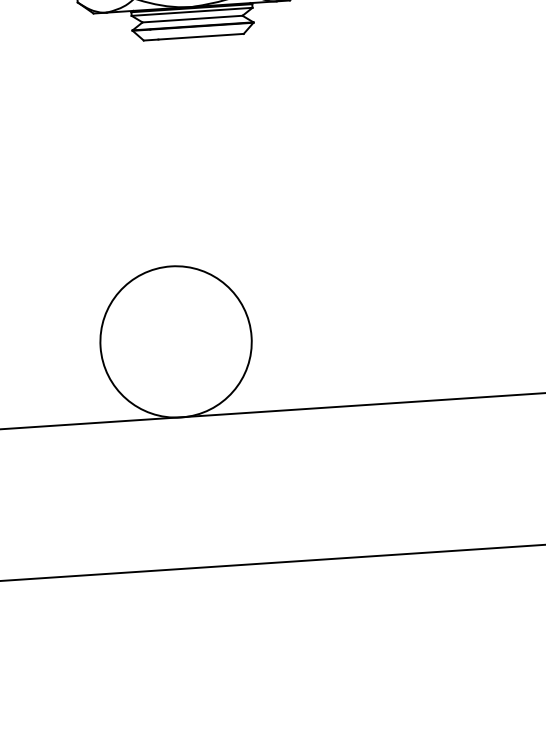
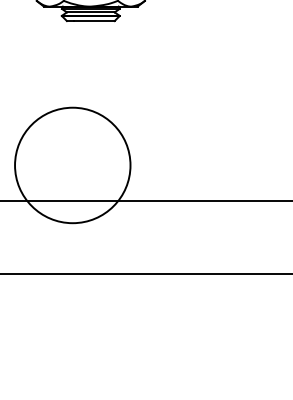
circle: (175, 342) -> (72, 165), size x1.6

